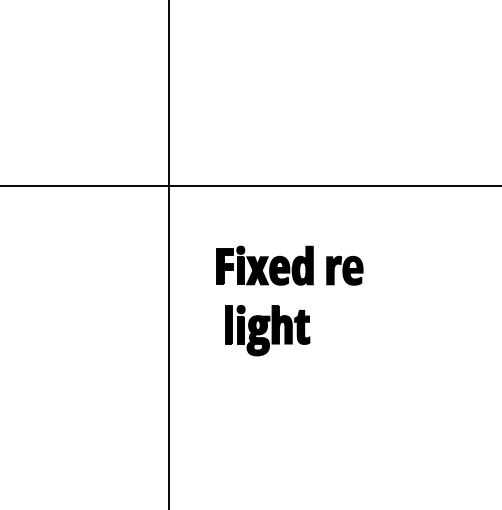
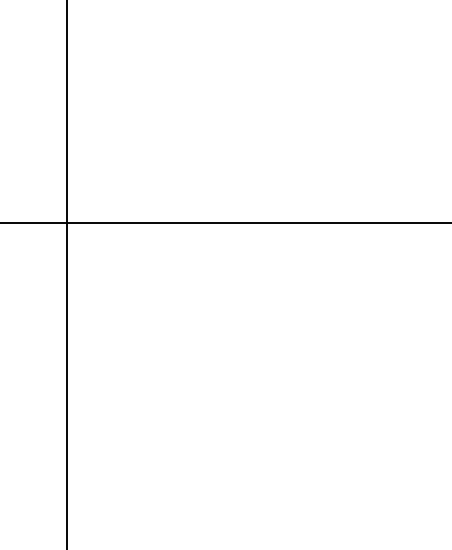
part: (279, 306) -> (190, 357), removed

